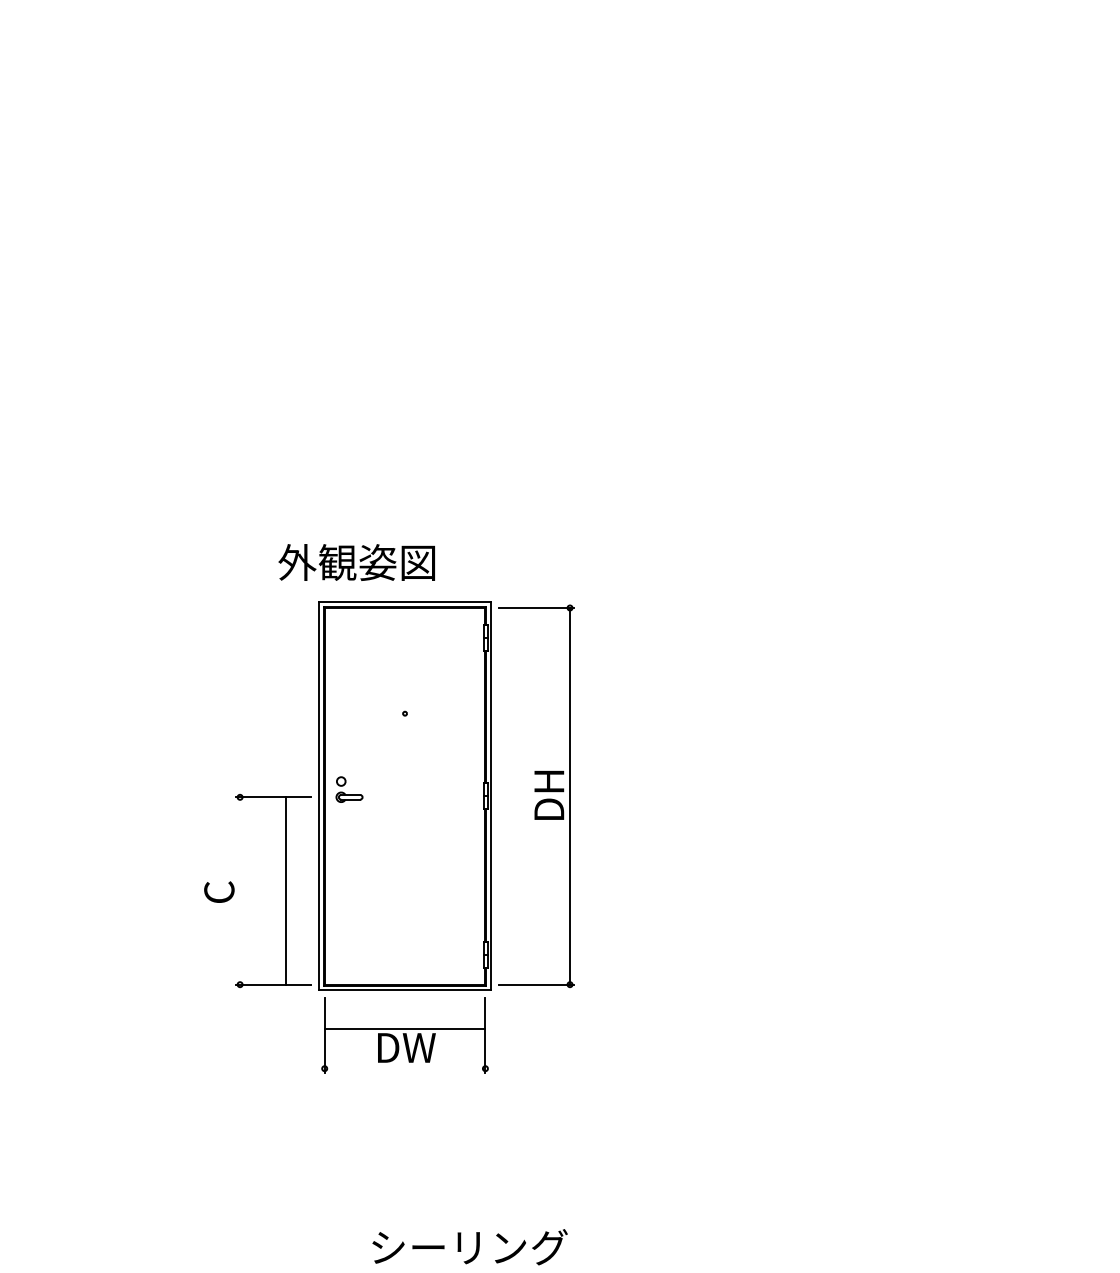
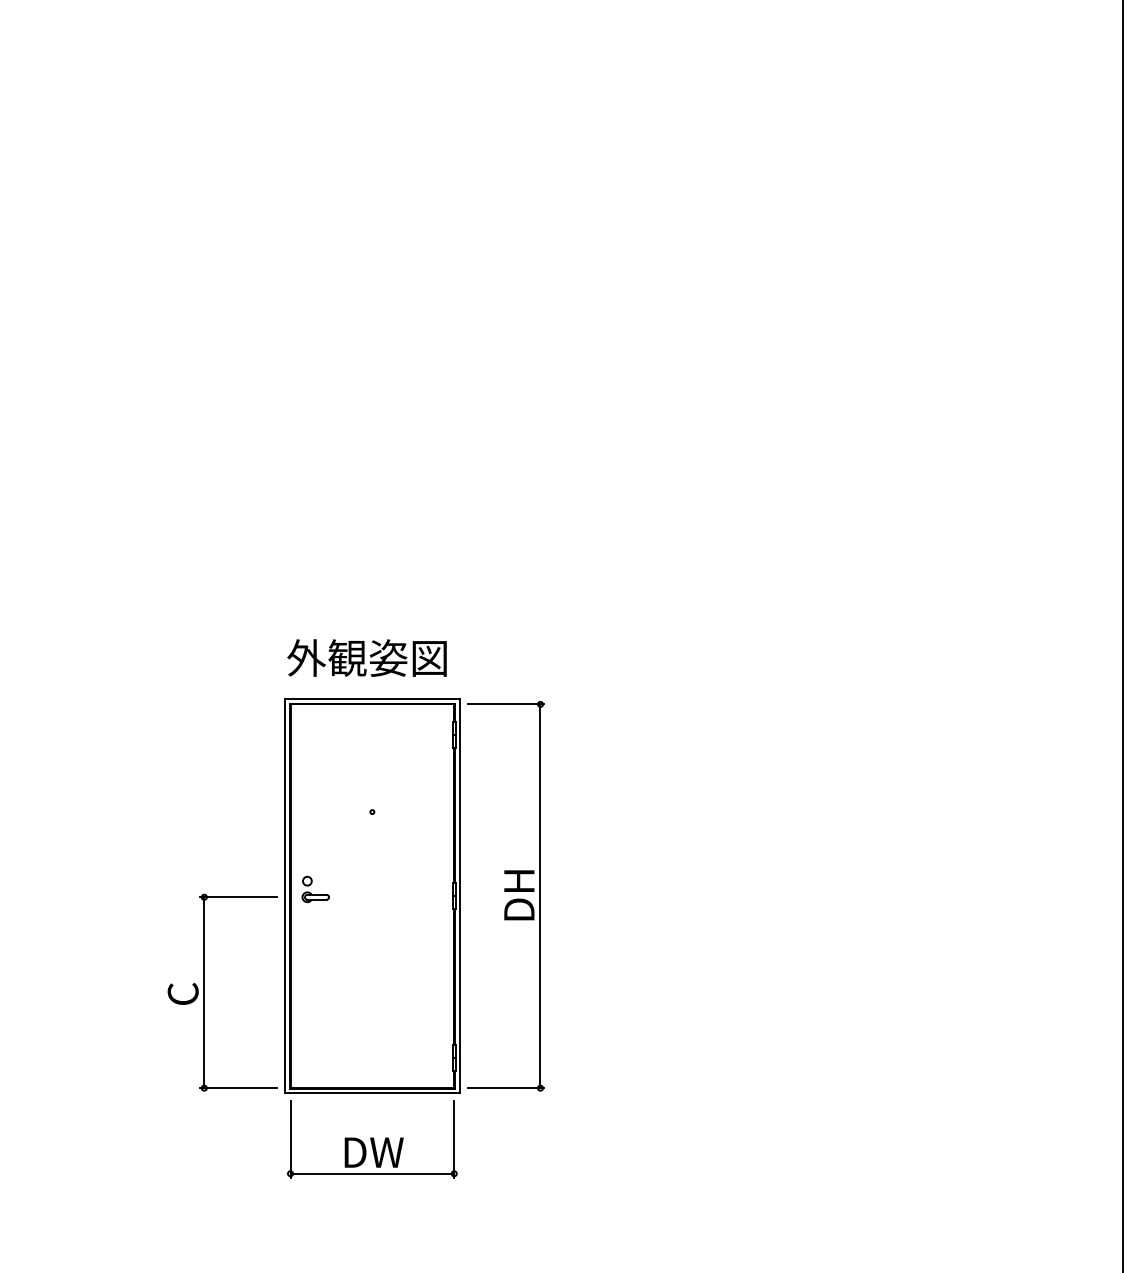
text: (356, 562) -> (366, 658), moved
line: (286, 890) -> (204, 992), moved
line: (404, 1028) -> (371, 1173), moved

